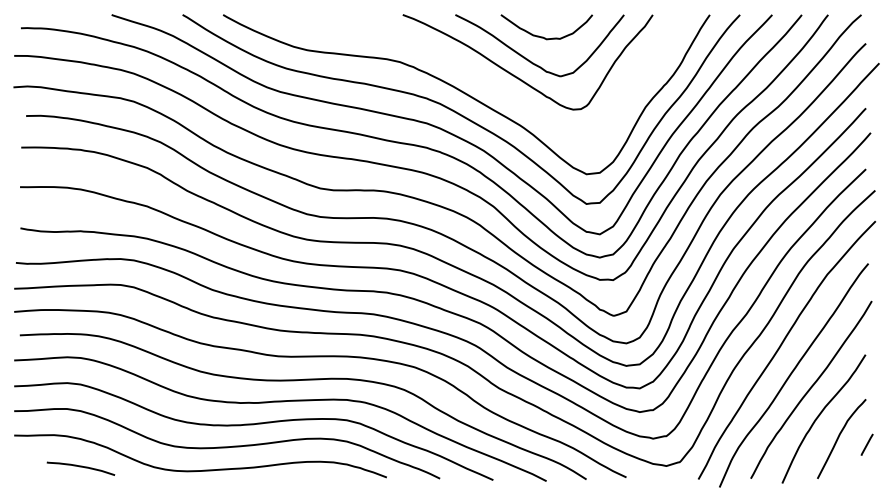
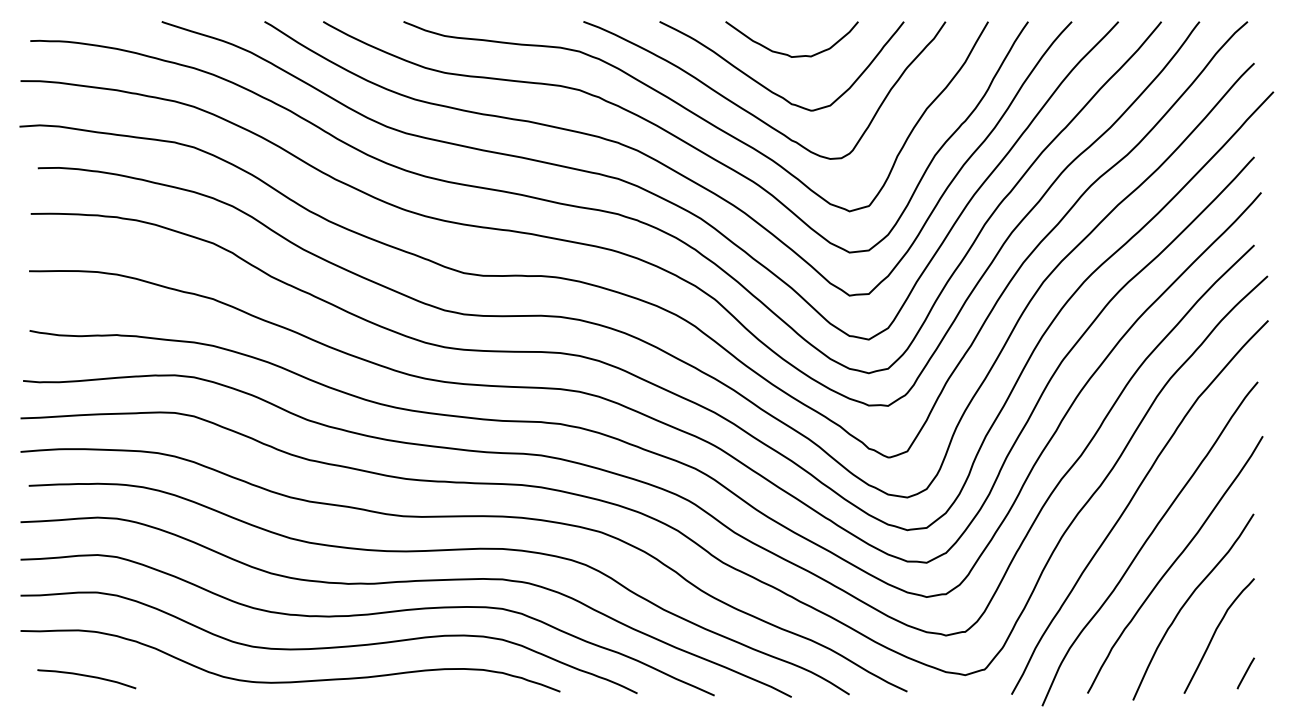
curve: (480, 80) -> (695, 116), added
line: (866, 444) -> (1244, 672), moved
curve: (80, 467) -> (86, 677), moved

